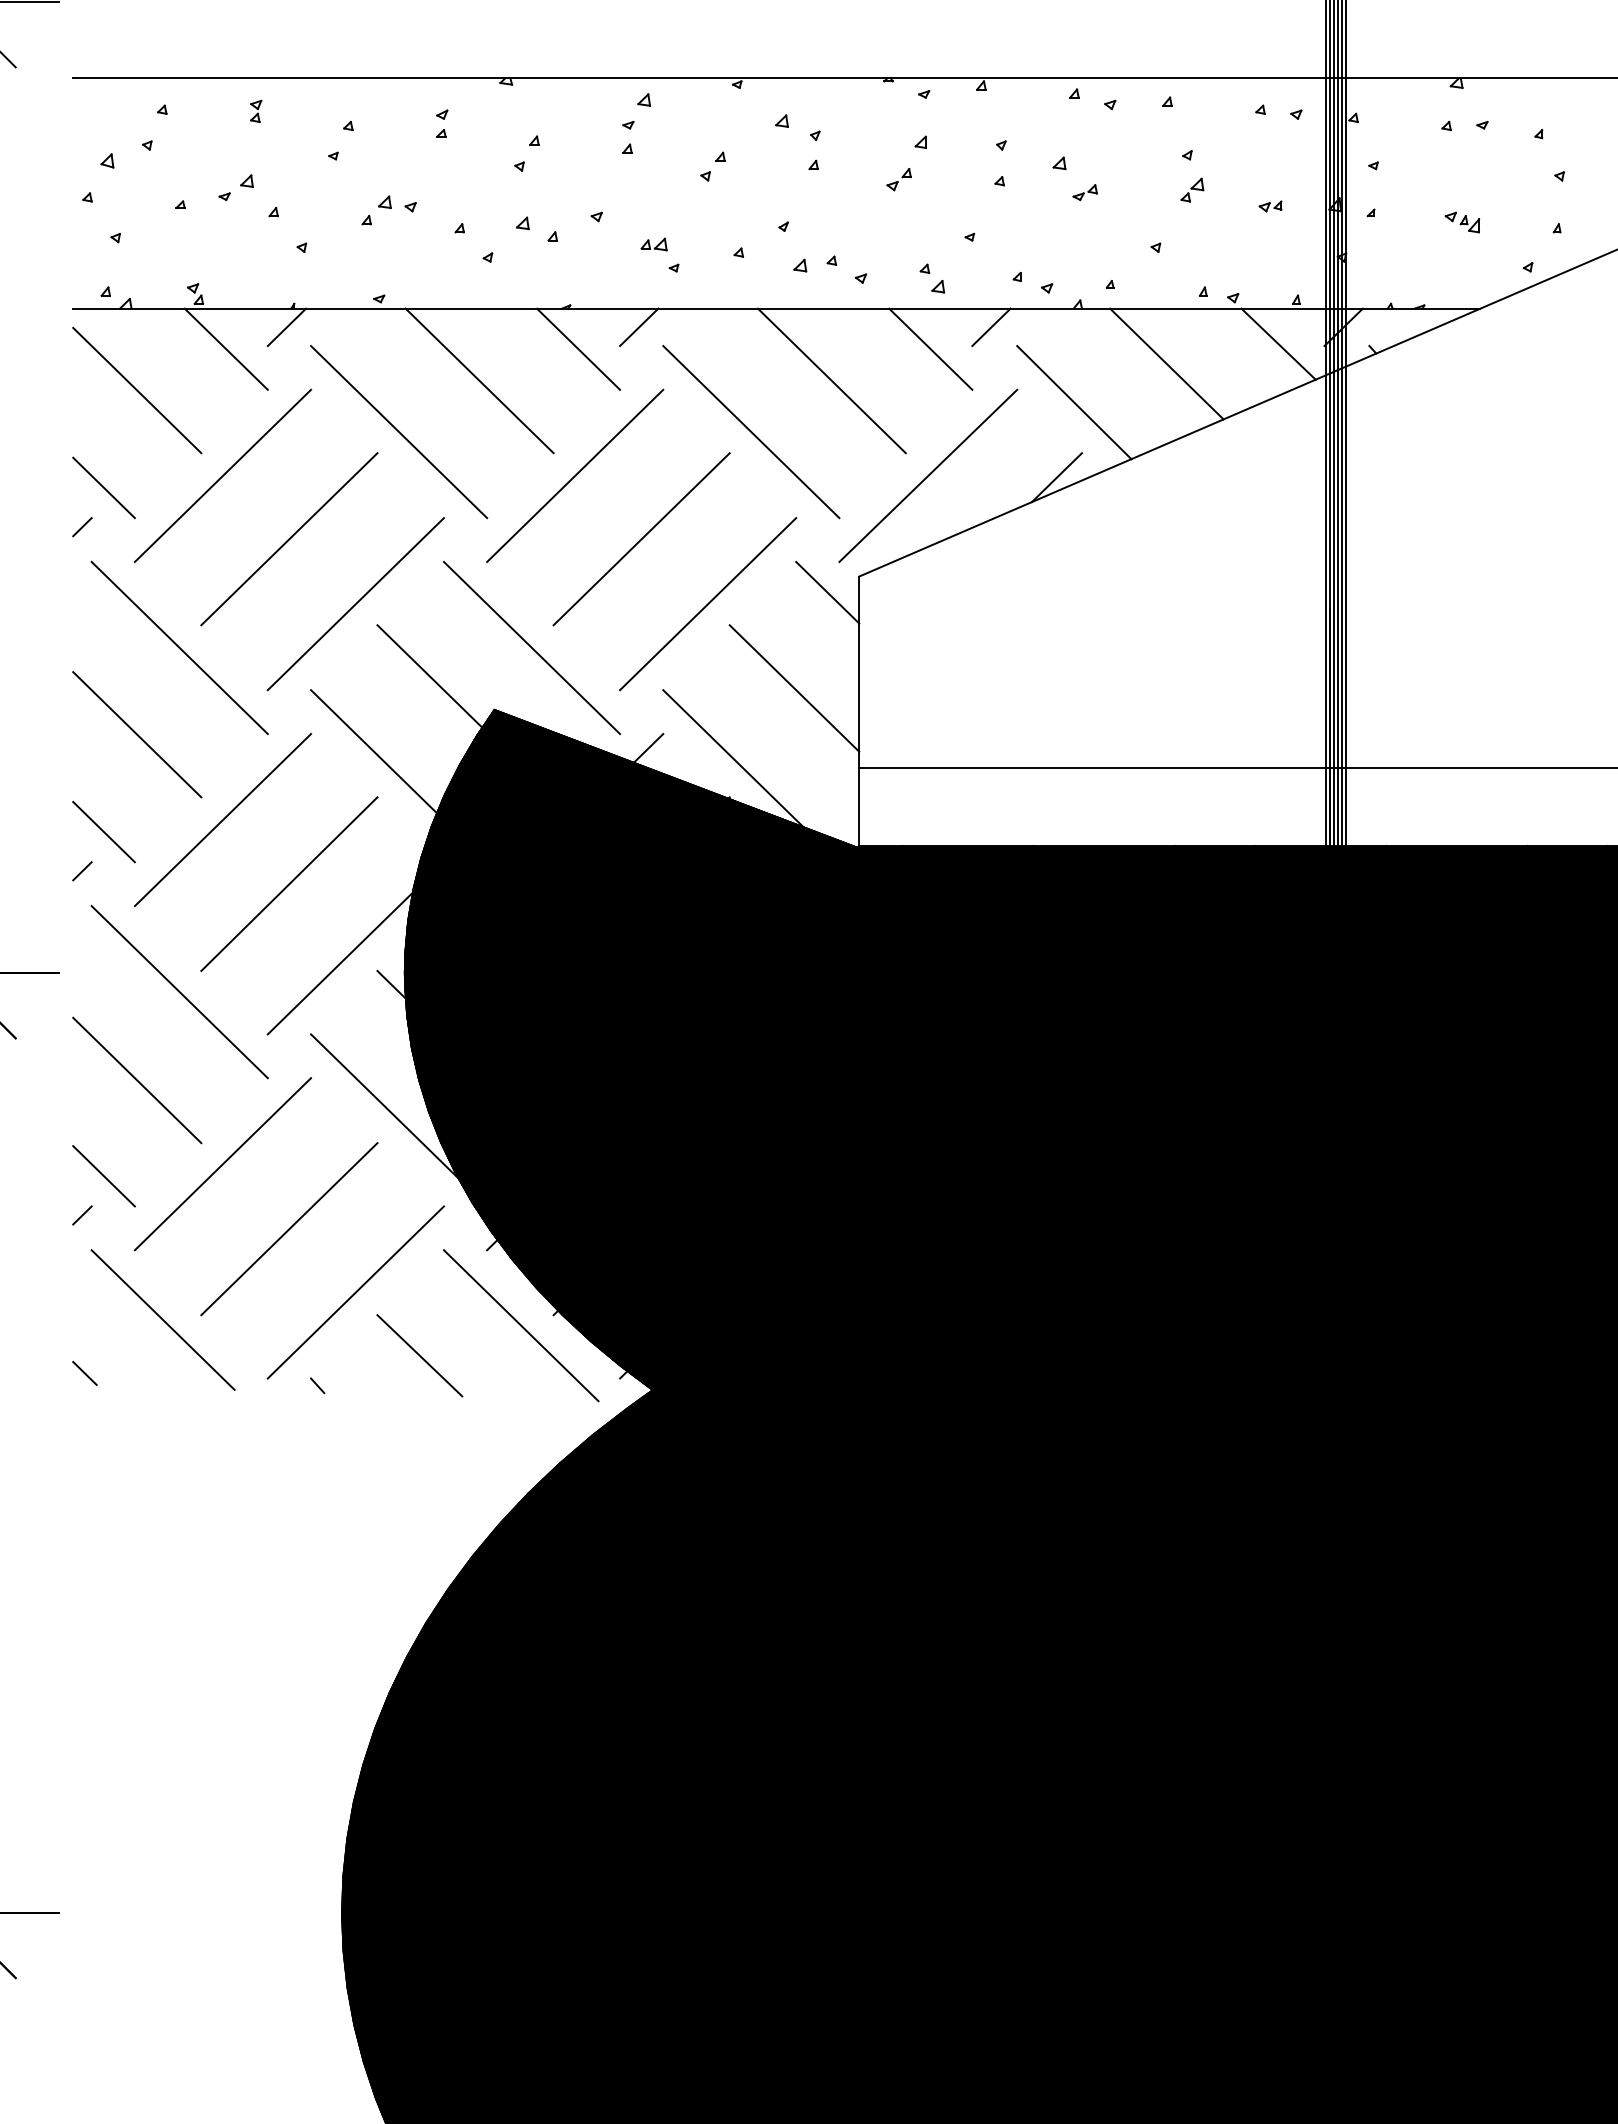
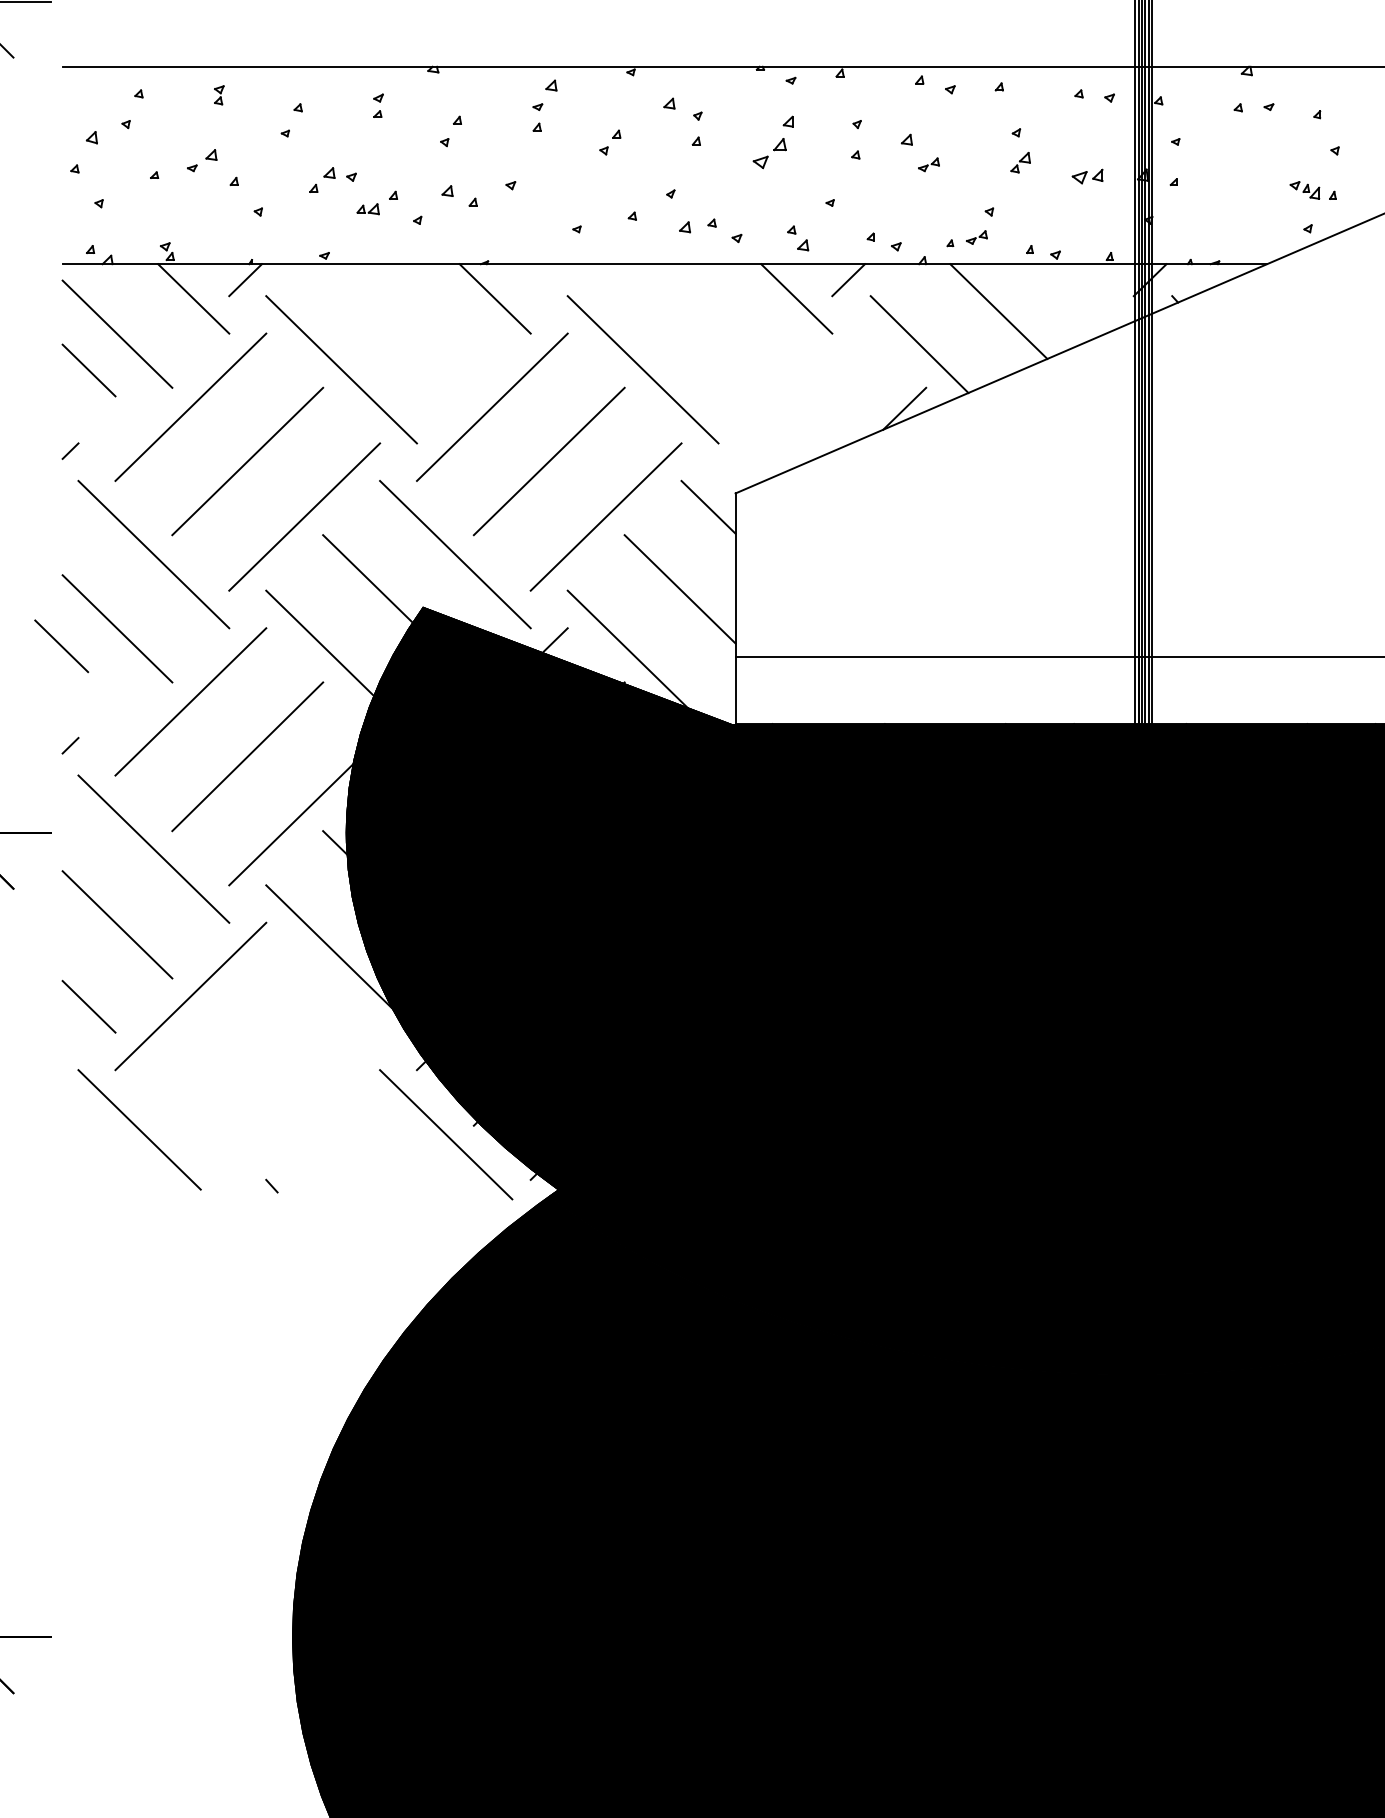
part: (898, 179) -> (769, 153), size x1.6
part: (1270, 206) -> (1087, 176), size x1.6
part: (1462, 222) -> (1304, 190), moved
part: (653, 244) -> (367, 209), moved
part: (1140, 277) -> (976, 237), added
line: (639, 327) -> (547, 280), removed
line: (1278, 343) -> (1094, 293), removed
line: (479, 380) -> (410, 325), removed
line: (831, 380) -> (711, 325), removed
line: (928, 475) -> (794, 406), removed
line: (103, 487) -> (88, 370), moved
line: (103, 831) -> (61, 645), moved
line: (82, 1215) -> (70, 1040), removed
line: (289, 1229) -> (247, 1052), removed
line: (355, 1292) -> (304, 1106), removed
line: (419, 1355) -> (359, 1160), removed
line: (84, 1372) -> (72, 1174), removed

